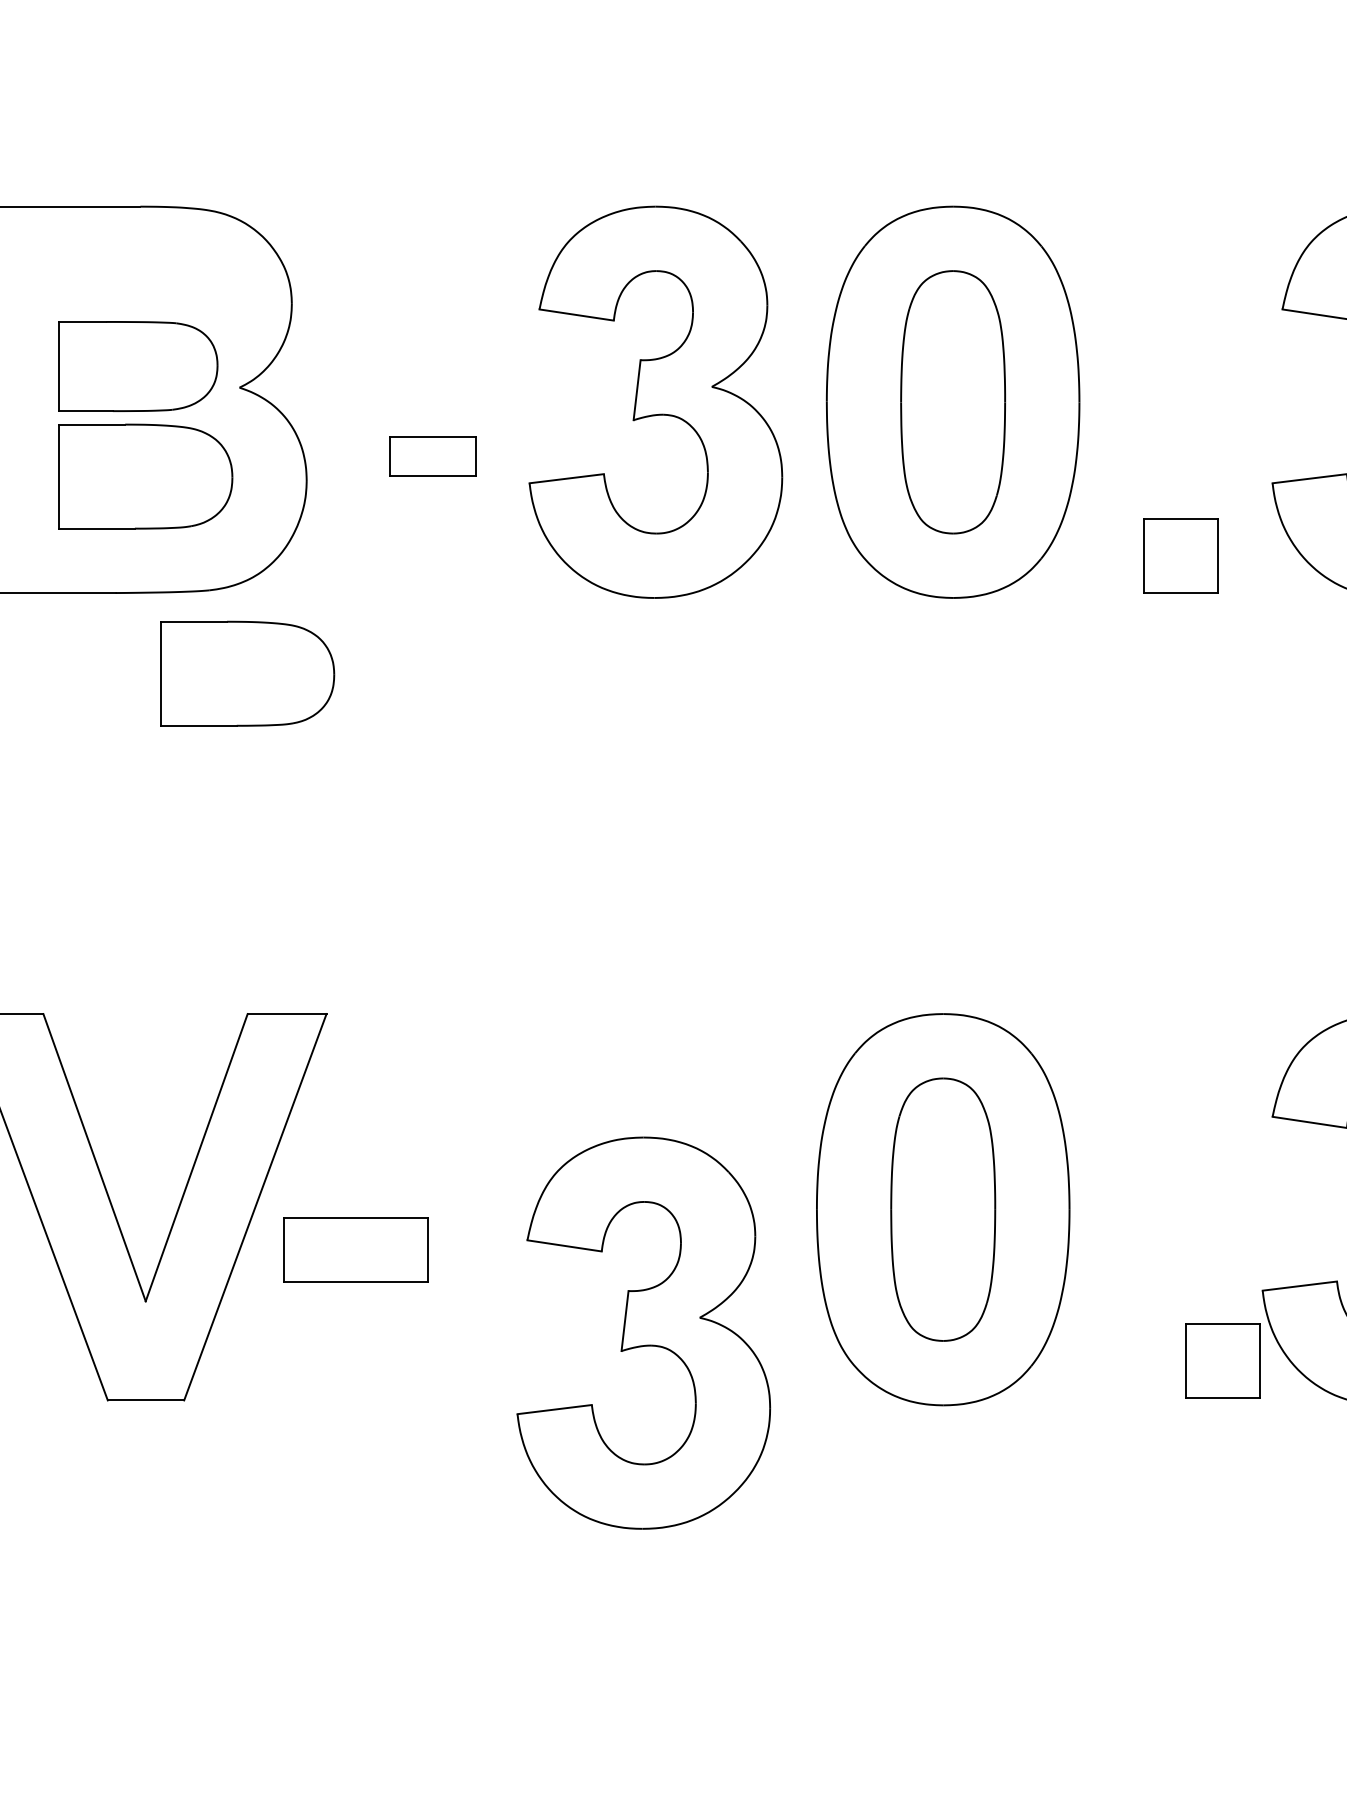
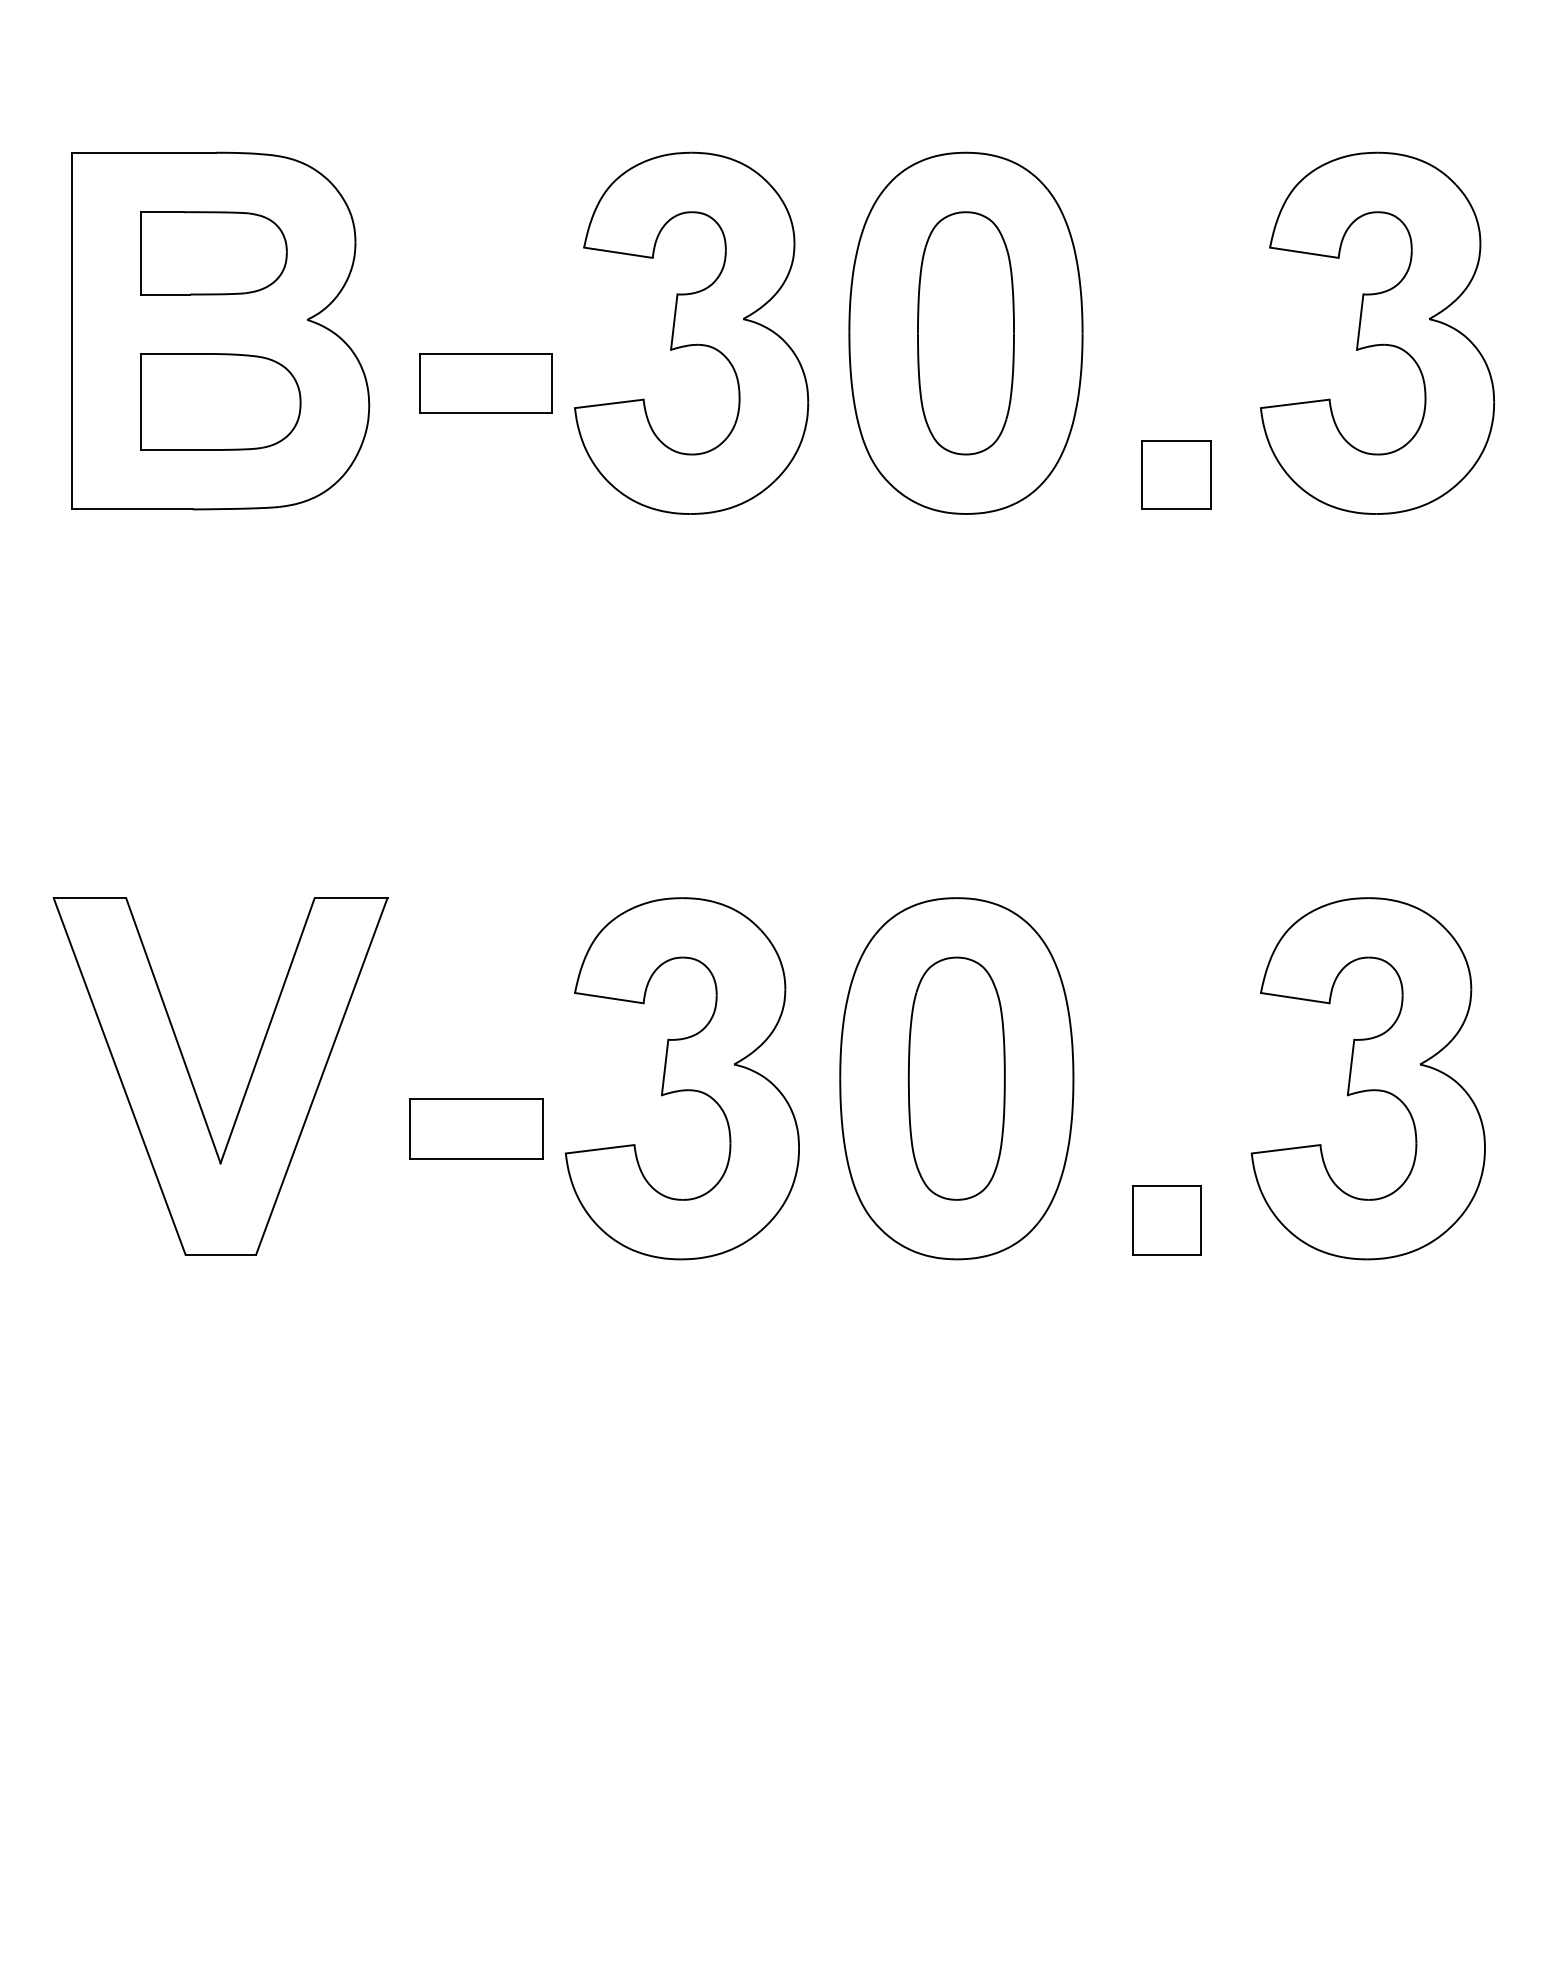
part: (138, 366) -> (213, 253), moved
part: (432, 456) -> (485, 383), size x1.67
part: (247, 673) -> (314, 583), removed
part: (355, 1249) -> (476, 1128), moved
part: (642, 1332) -> (681, 1078), moved
part: (1222, 1361) -> (1166, 1220), moved

